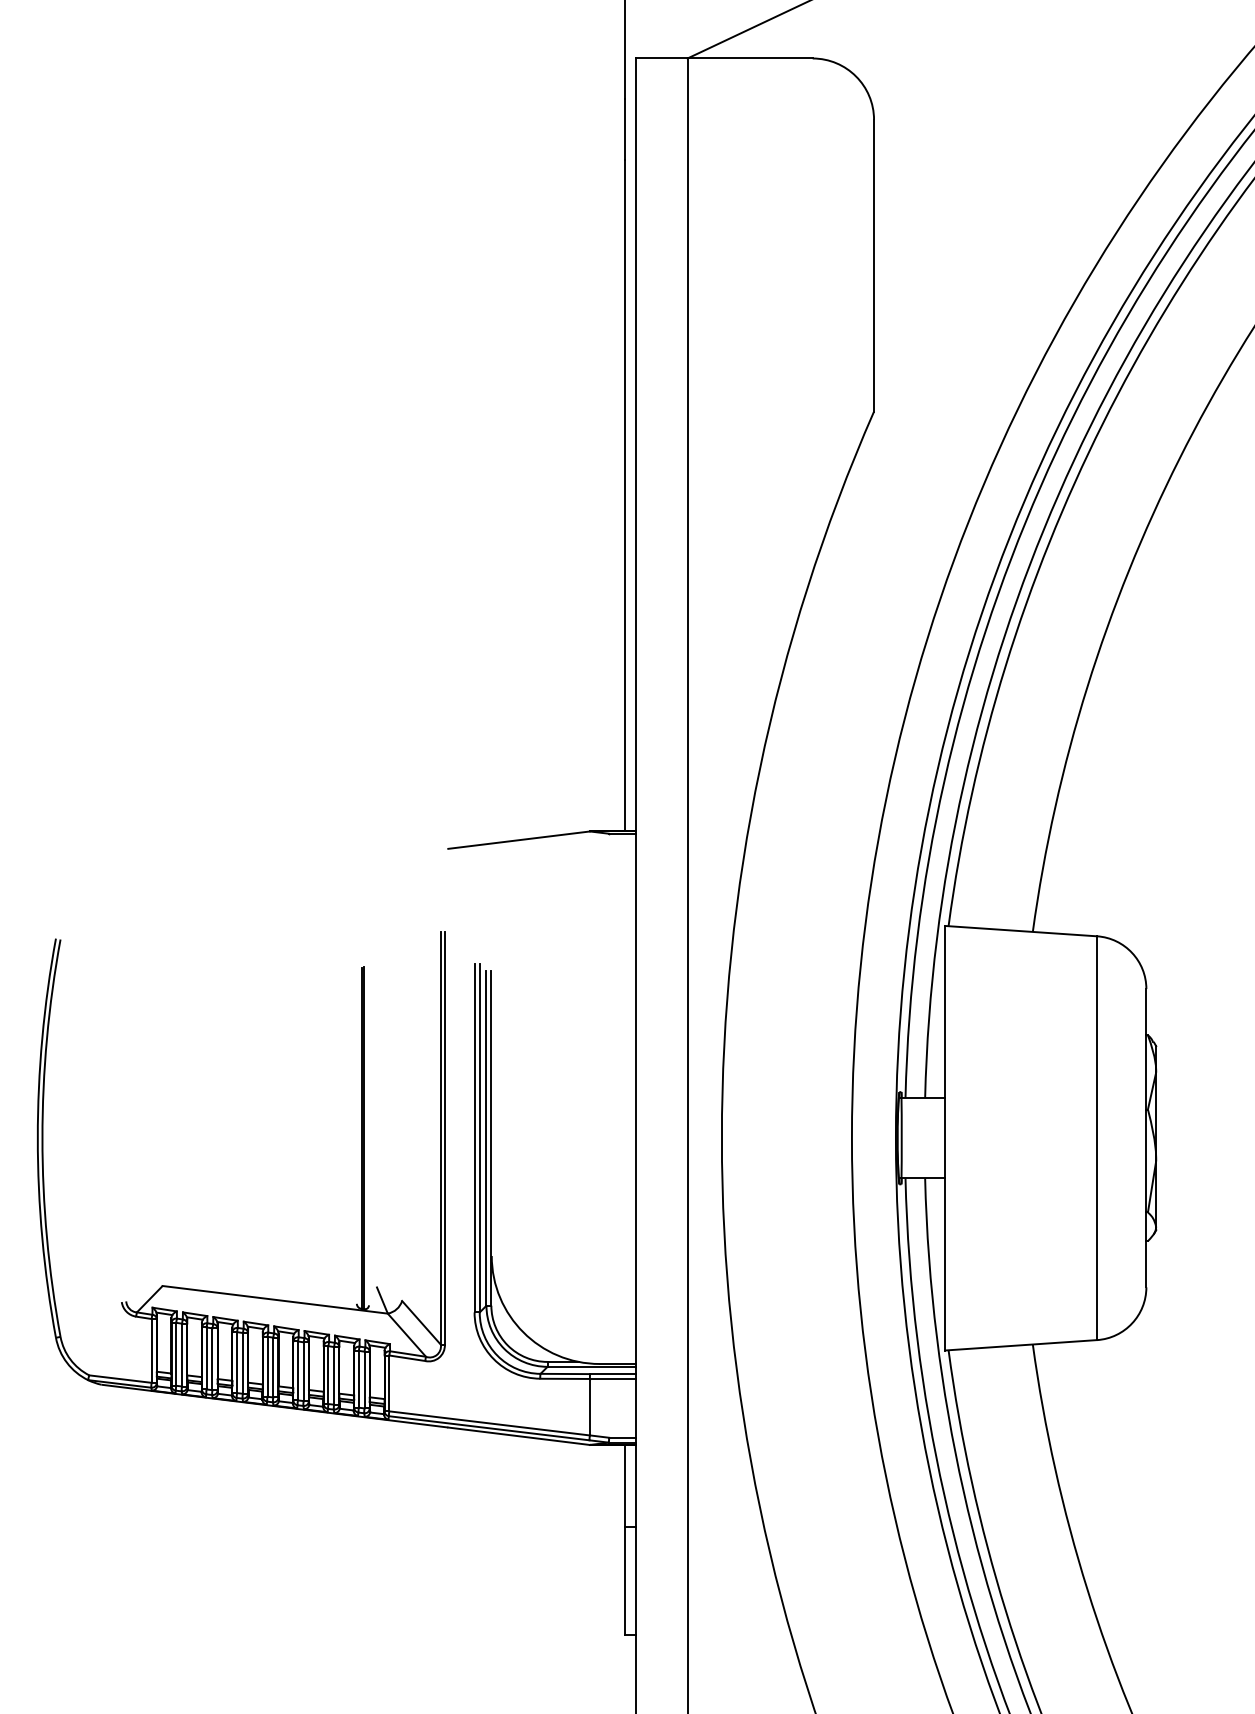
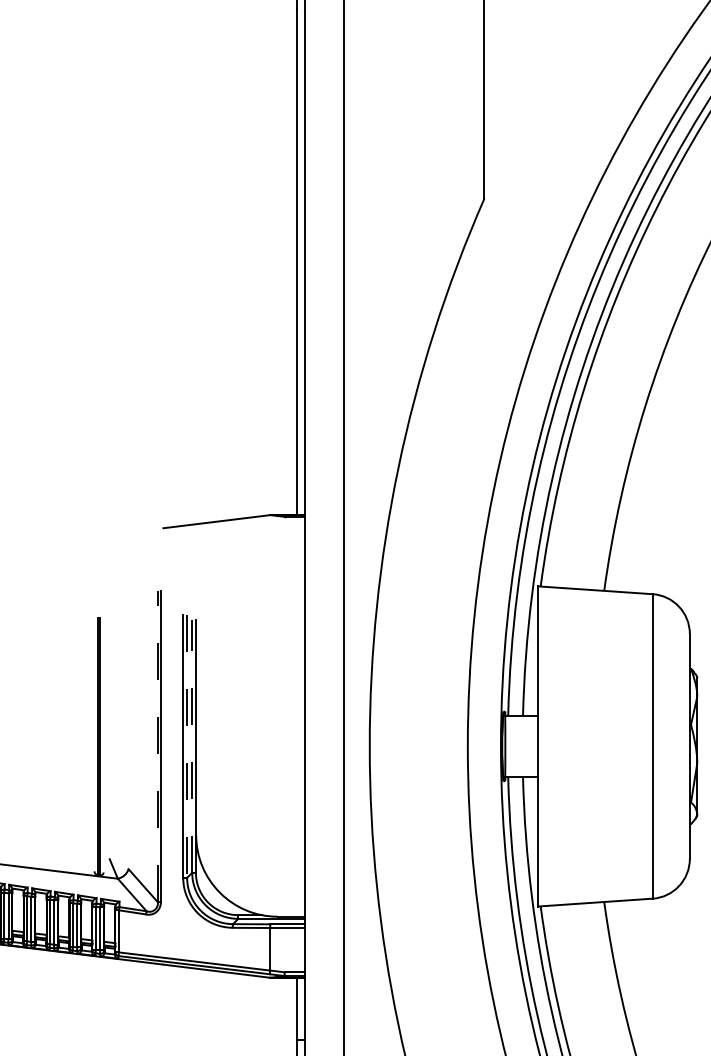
line: (440, 1138) -> (157, 746), solid -> dashed
line: (479, 1138) -> (186, 746), solid -> dashed
line: (486, 1138) -> (192, 746), solid -> dashed

